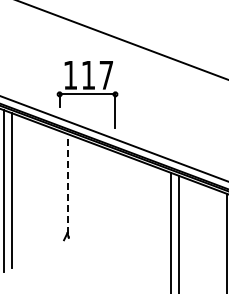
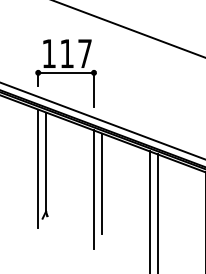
line: (67, 184) -> (46, 162), dashed -> solid
line: (59, 190) -> (38, 168), added
line: (123, 205) -> (102, 183), added
line: (115, 211) -> (94, 189), added

